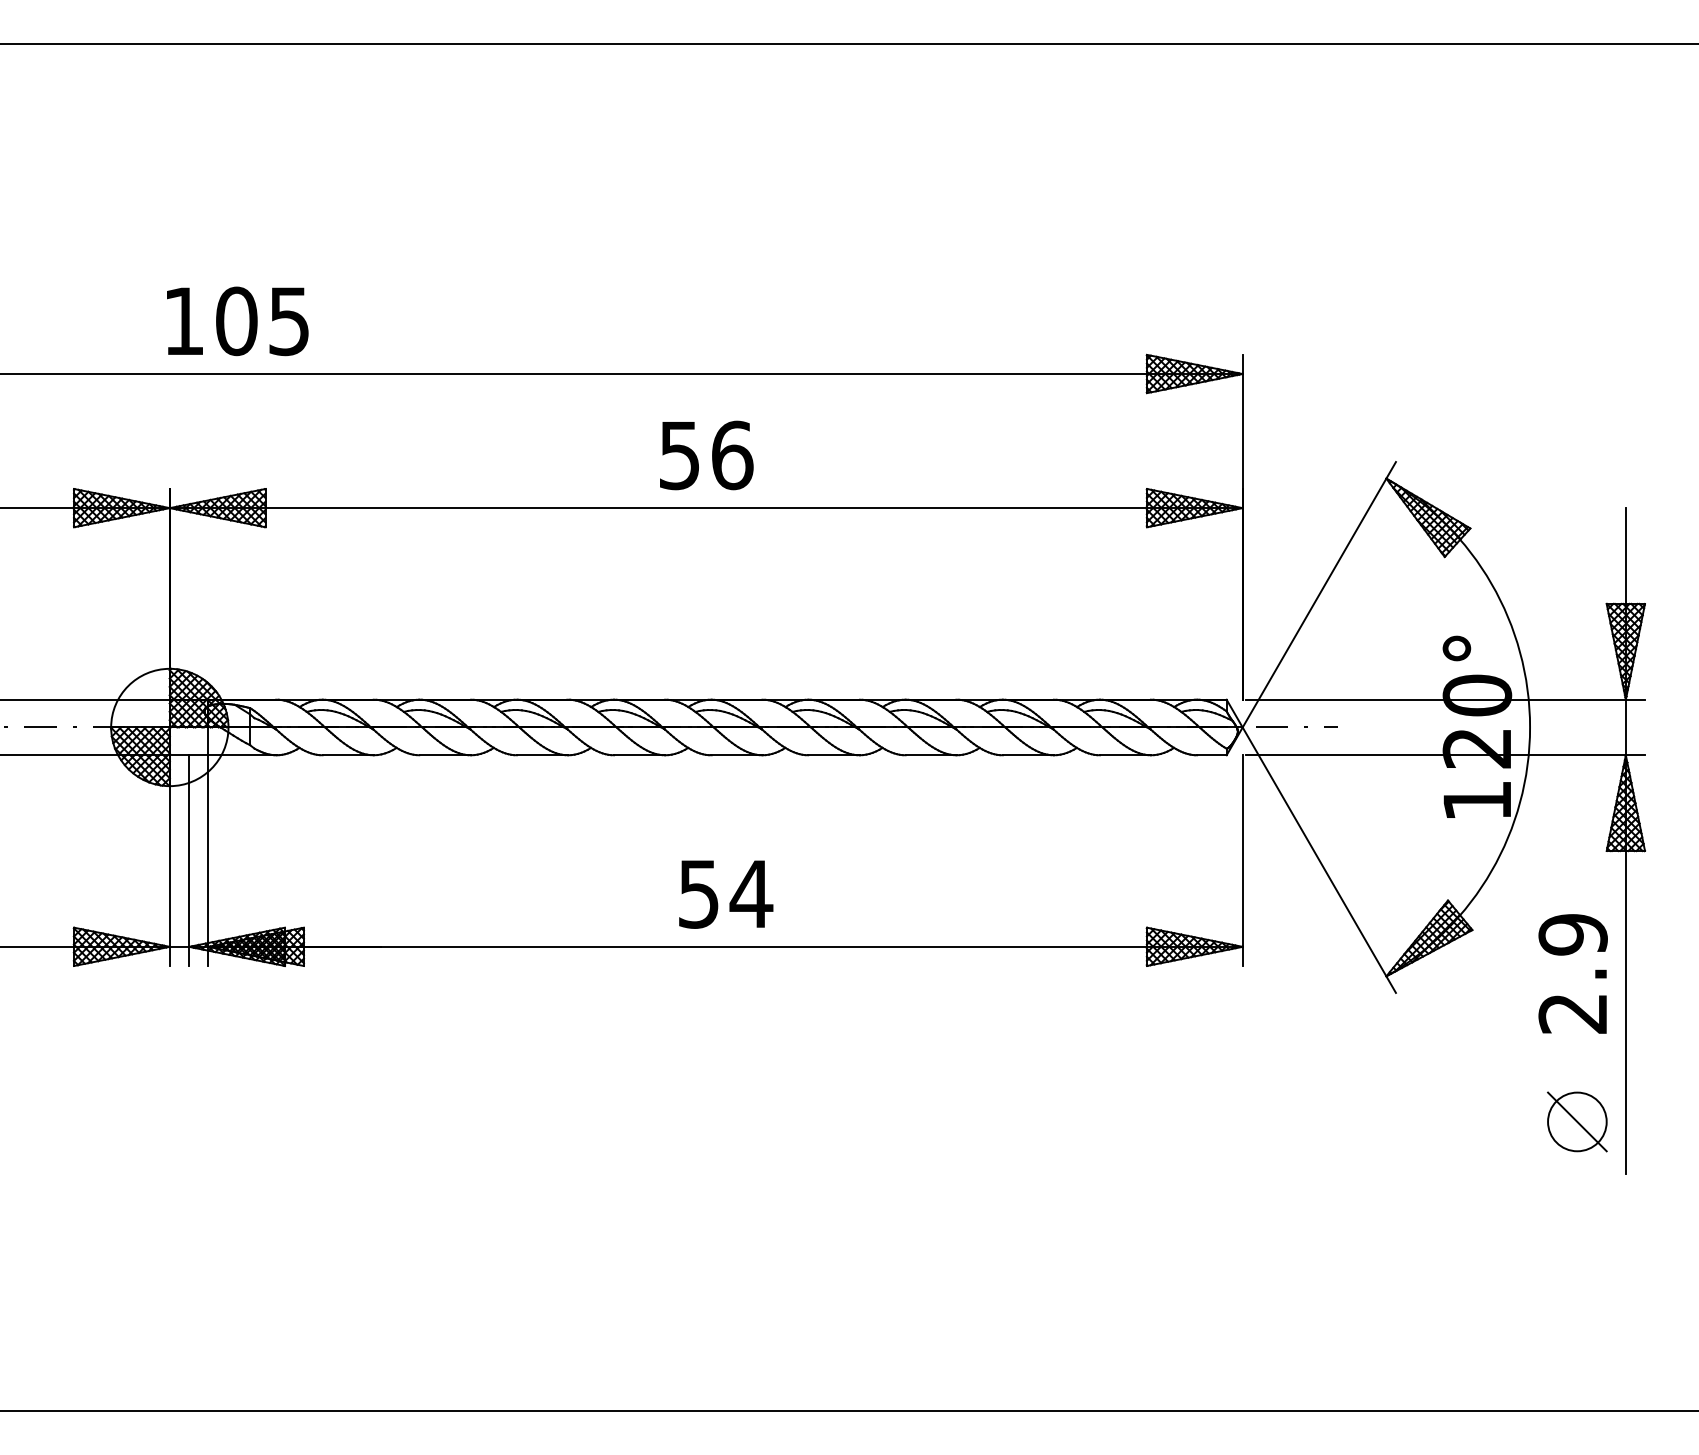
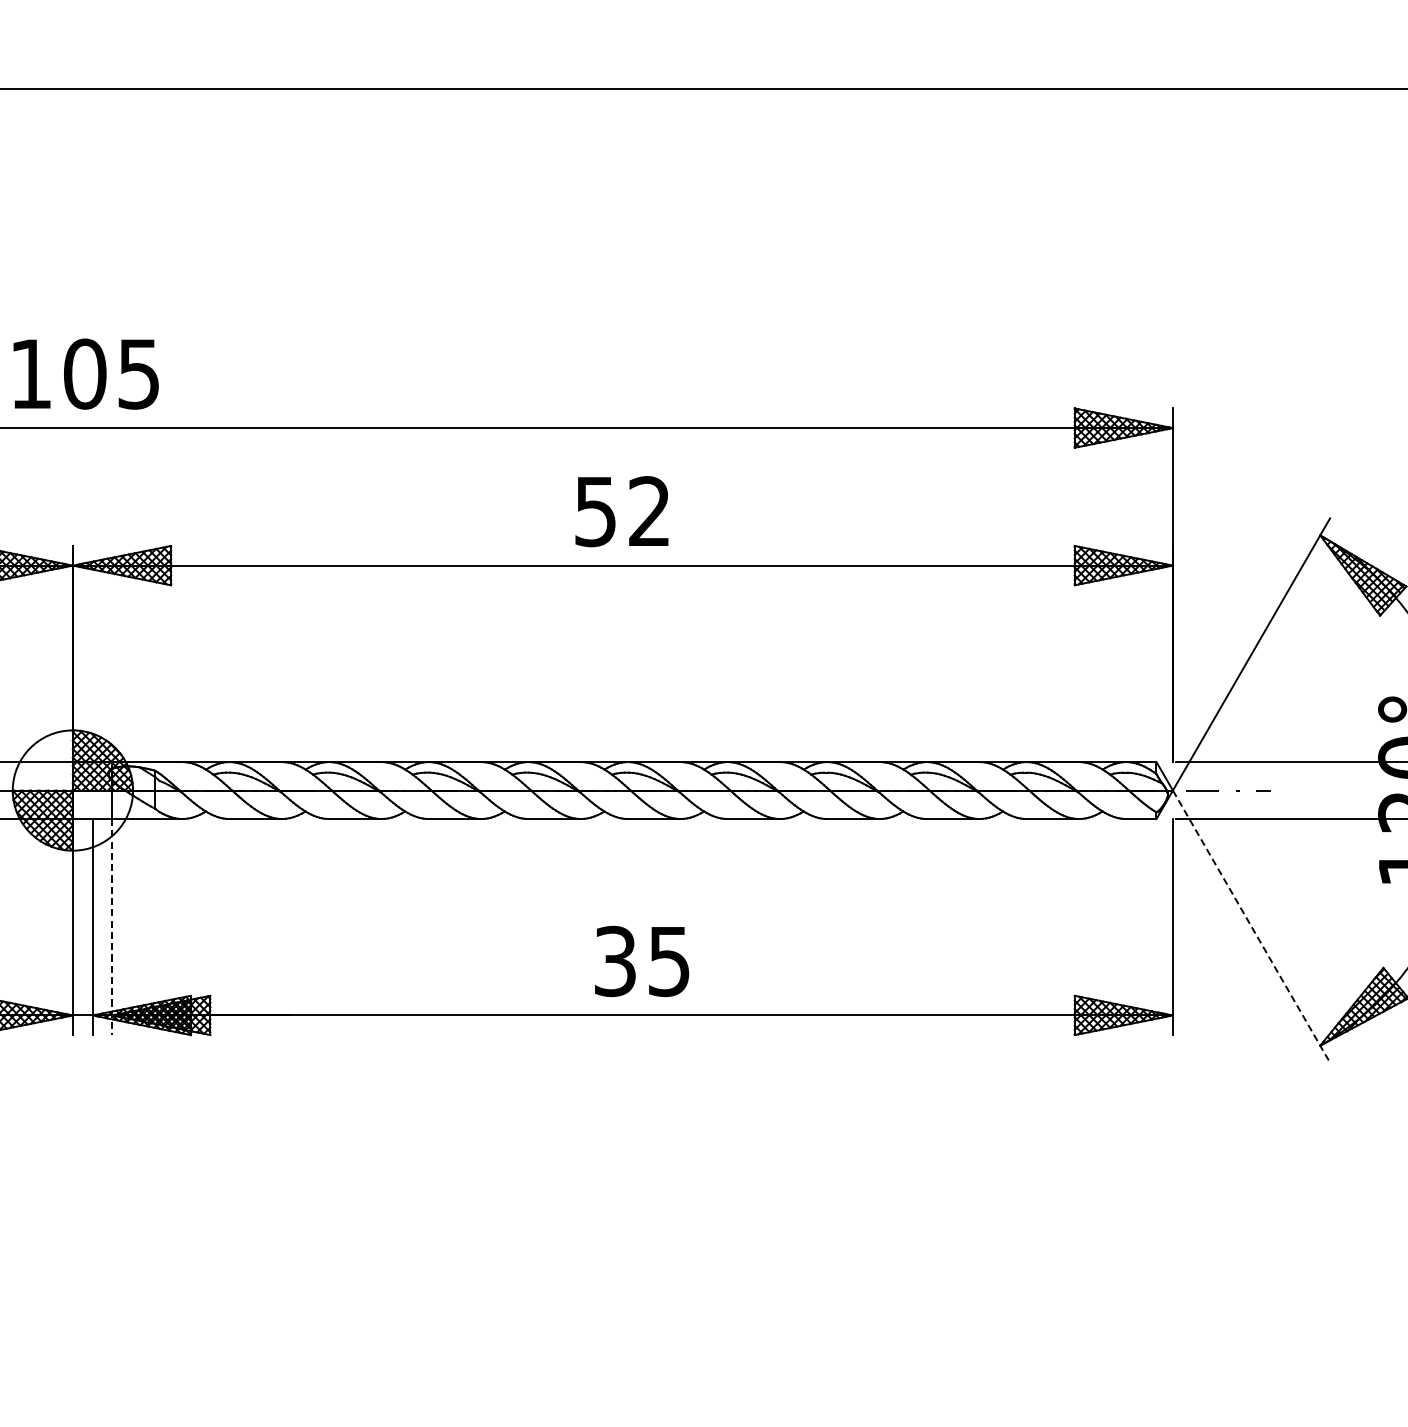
text: (237, 321) -> (85, 374), moved
text: (732, 455) -> (649, 511), 56 -> 52
line: (1319, 860) -> (1251, 926), solid -> dashed
line: (208, 861) -> (112, 927), solid -> dashed
text: (726, 893) -> (643, 960), 54 -> 35

